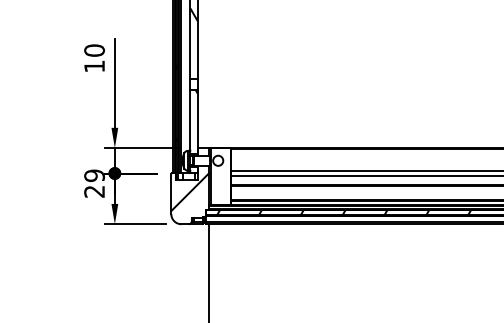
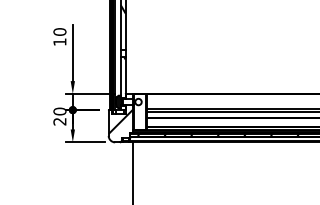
text: (93, 175) -> (59, 111), 29 -> 20

